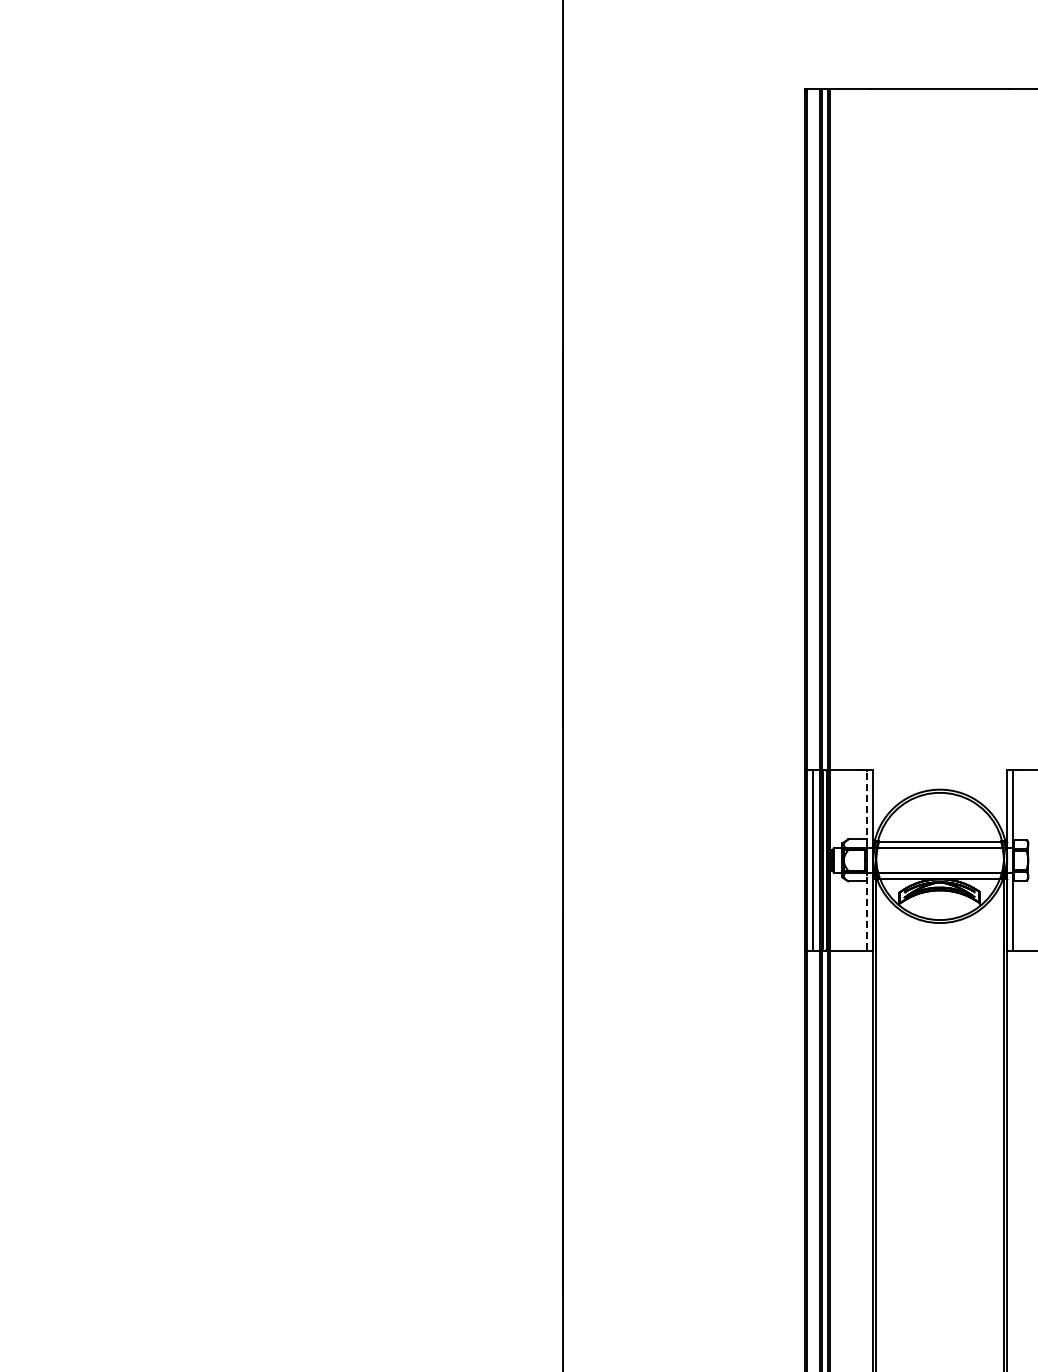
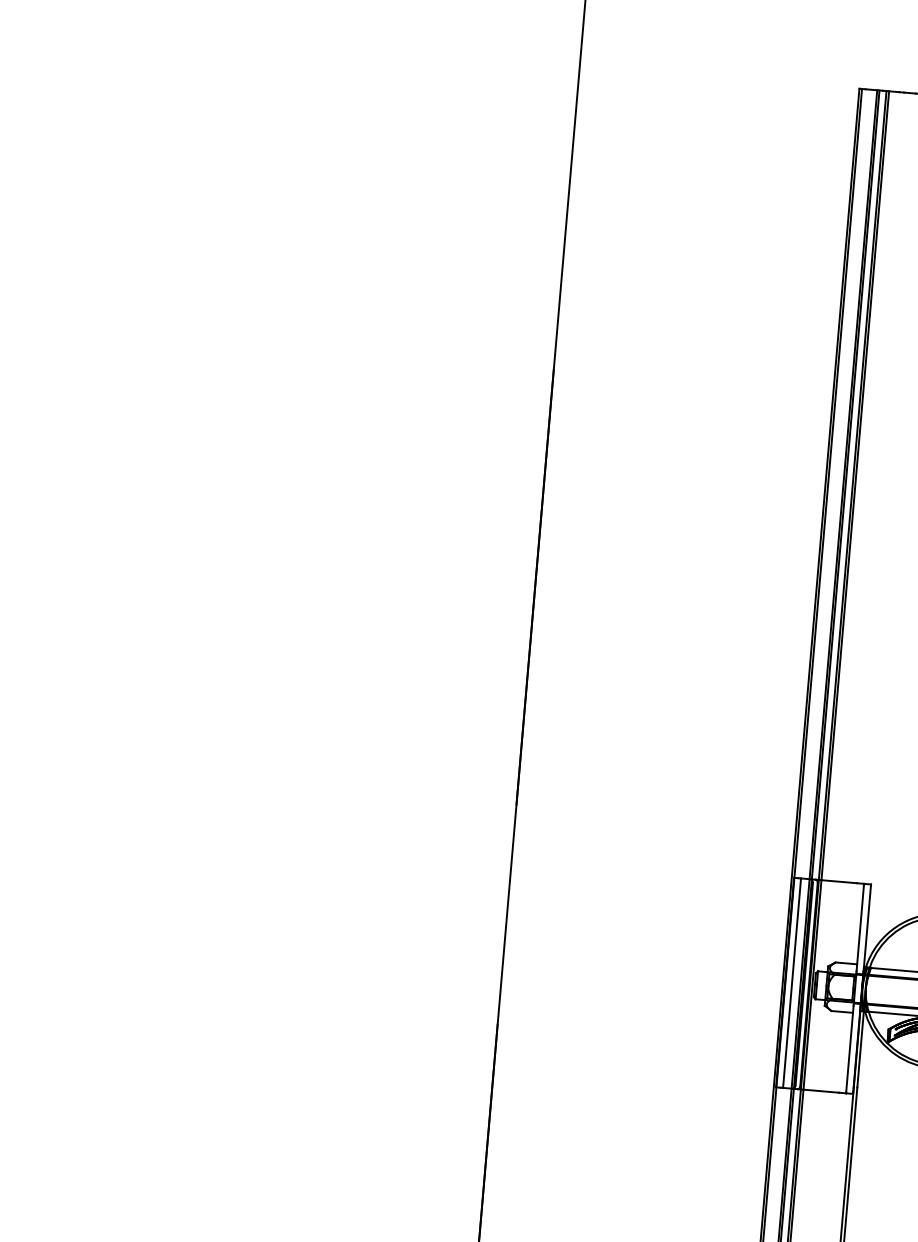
line: (866, 807) -> (859, 927), dashed -> solid
line: (866, 911) -> (849, 1047), dashed -> solid

